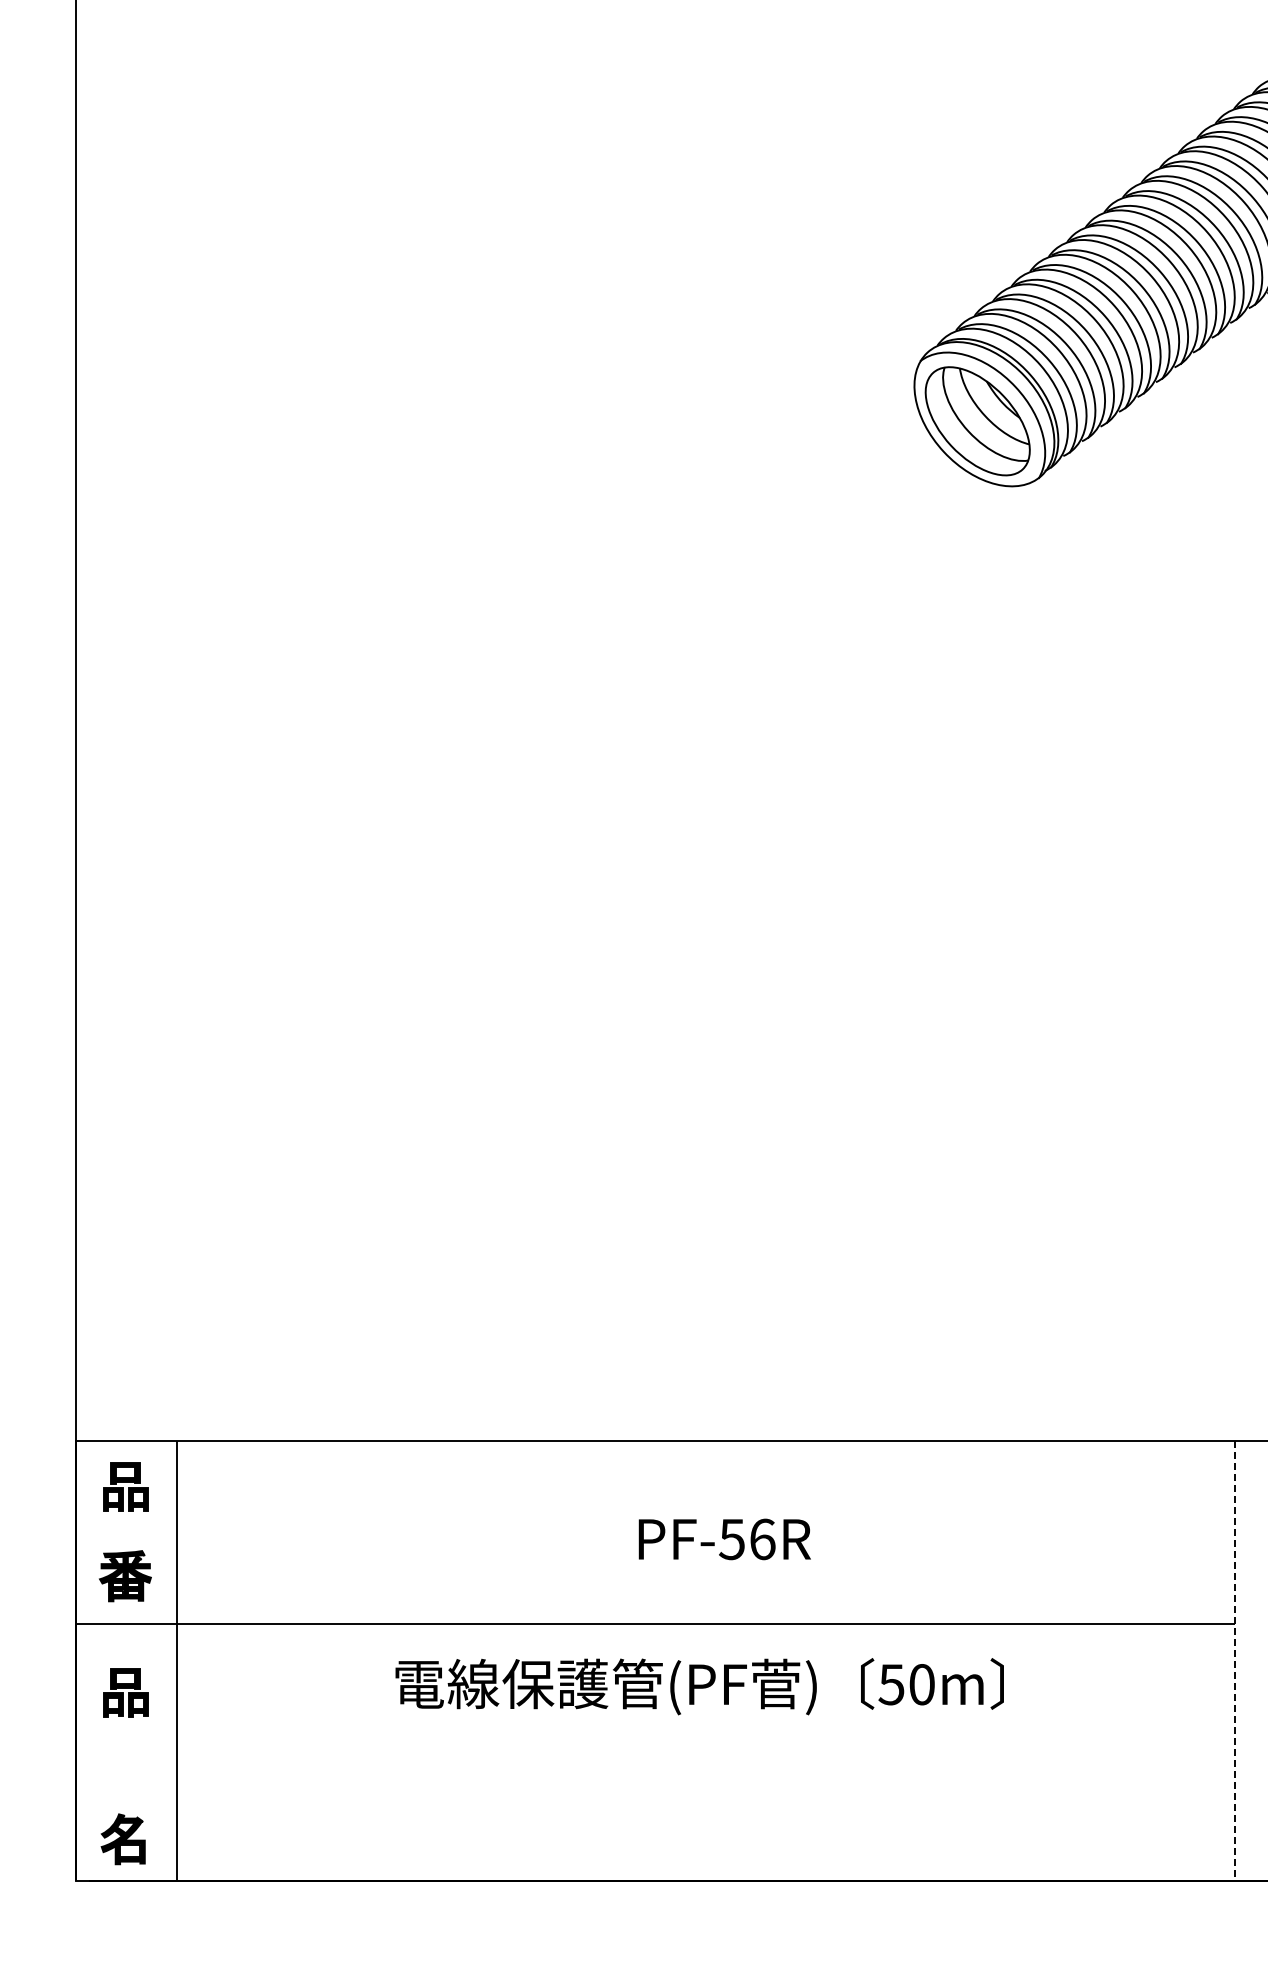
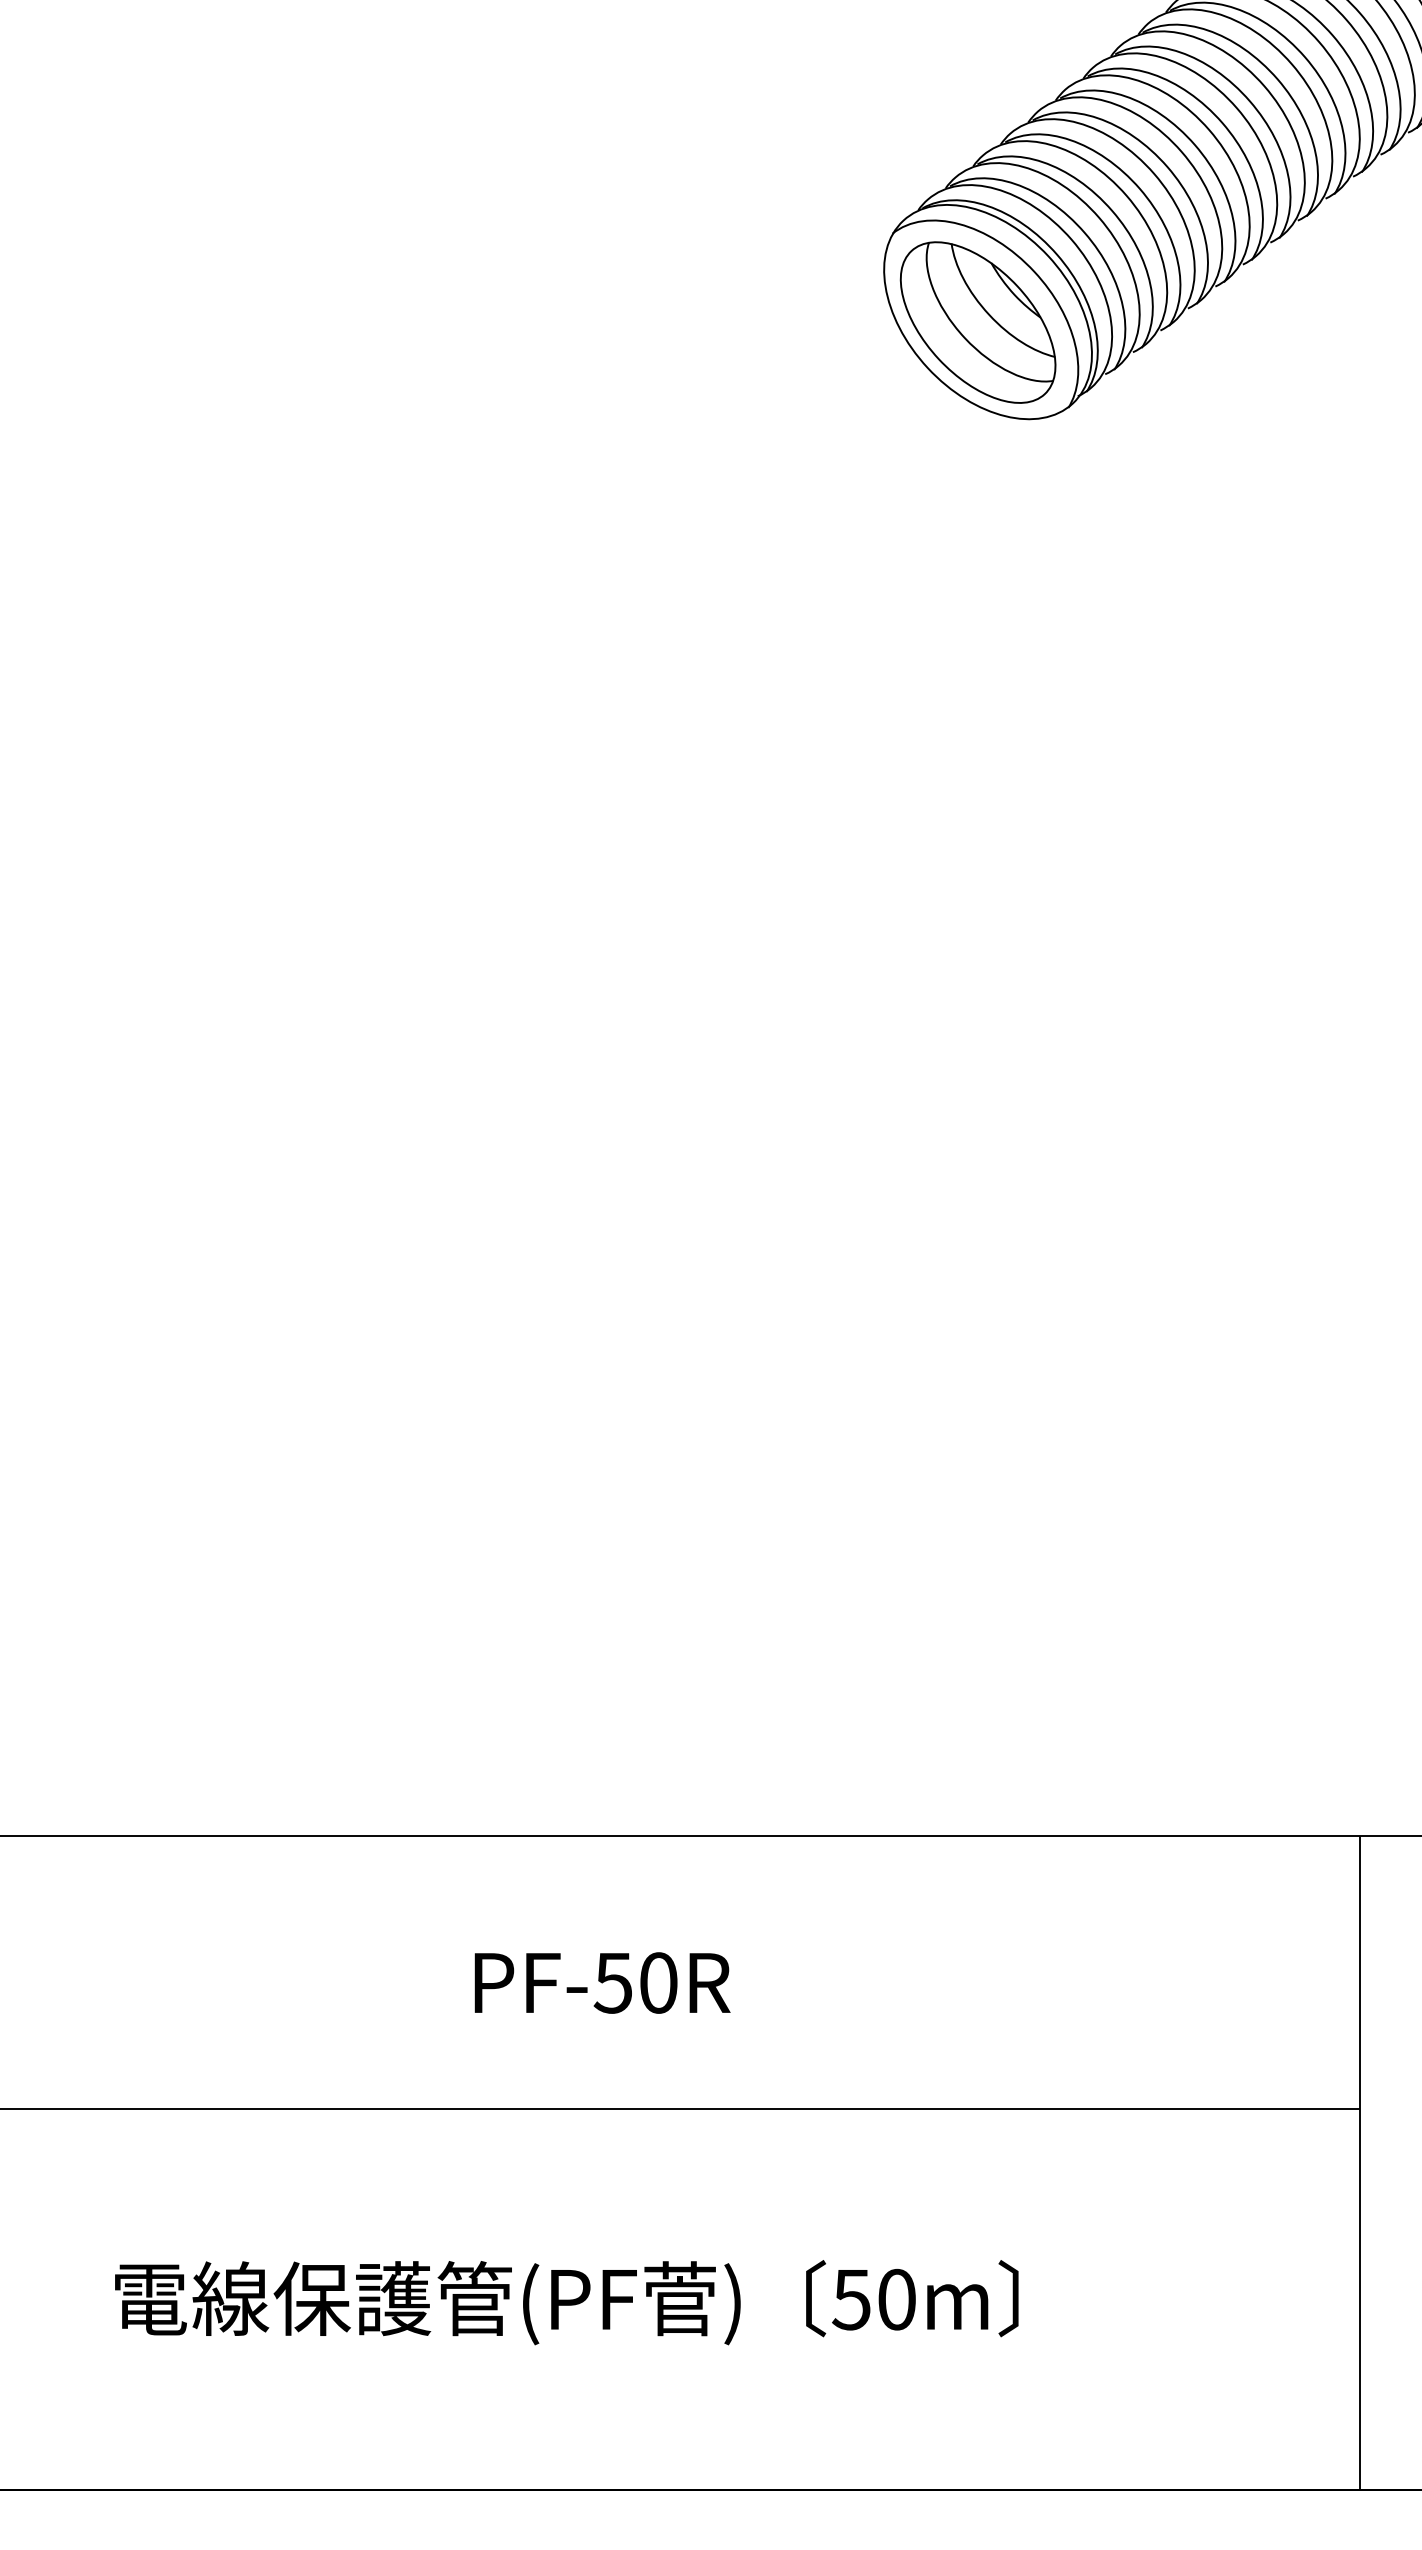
text: (762, 1539) -> (658, 1983), PF-56R -> PF-50R
line: (1234, 1661) -> (1359, 2164), dashed -> solid
text: (699, 1686) -> (566, 2302), moved

